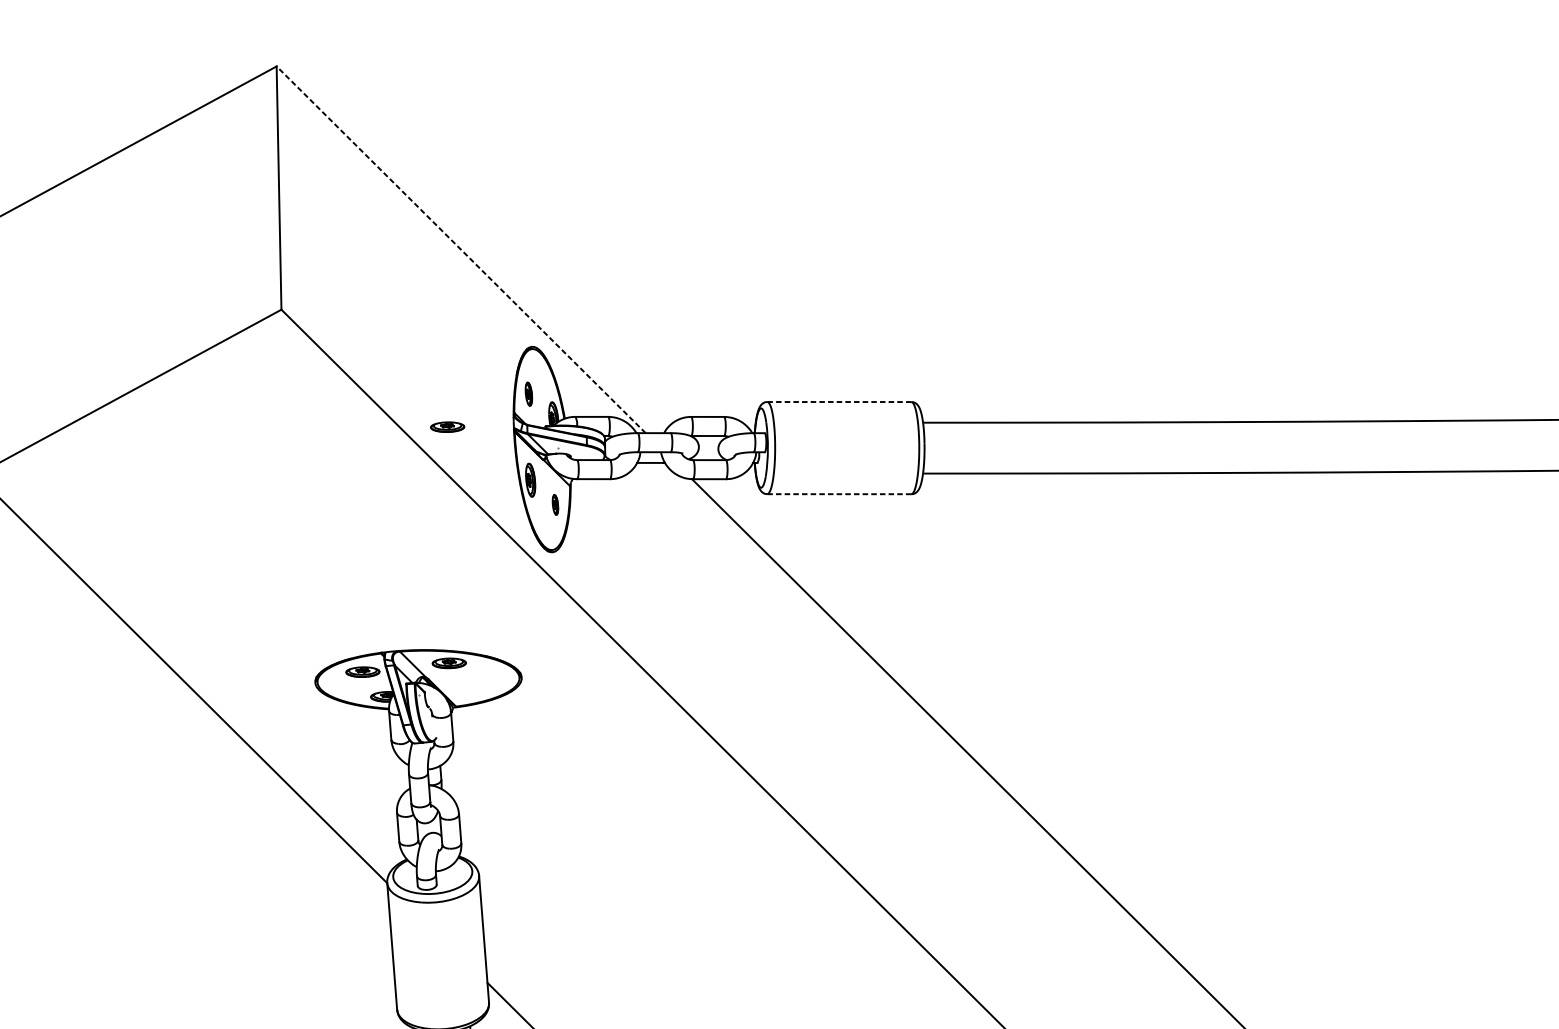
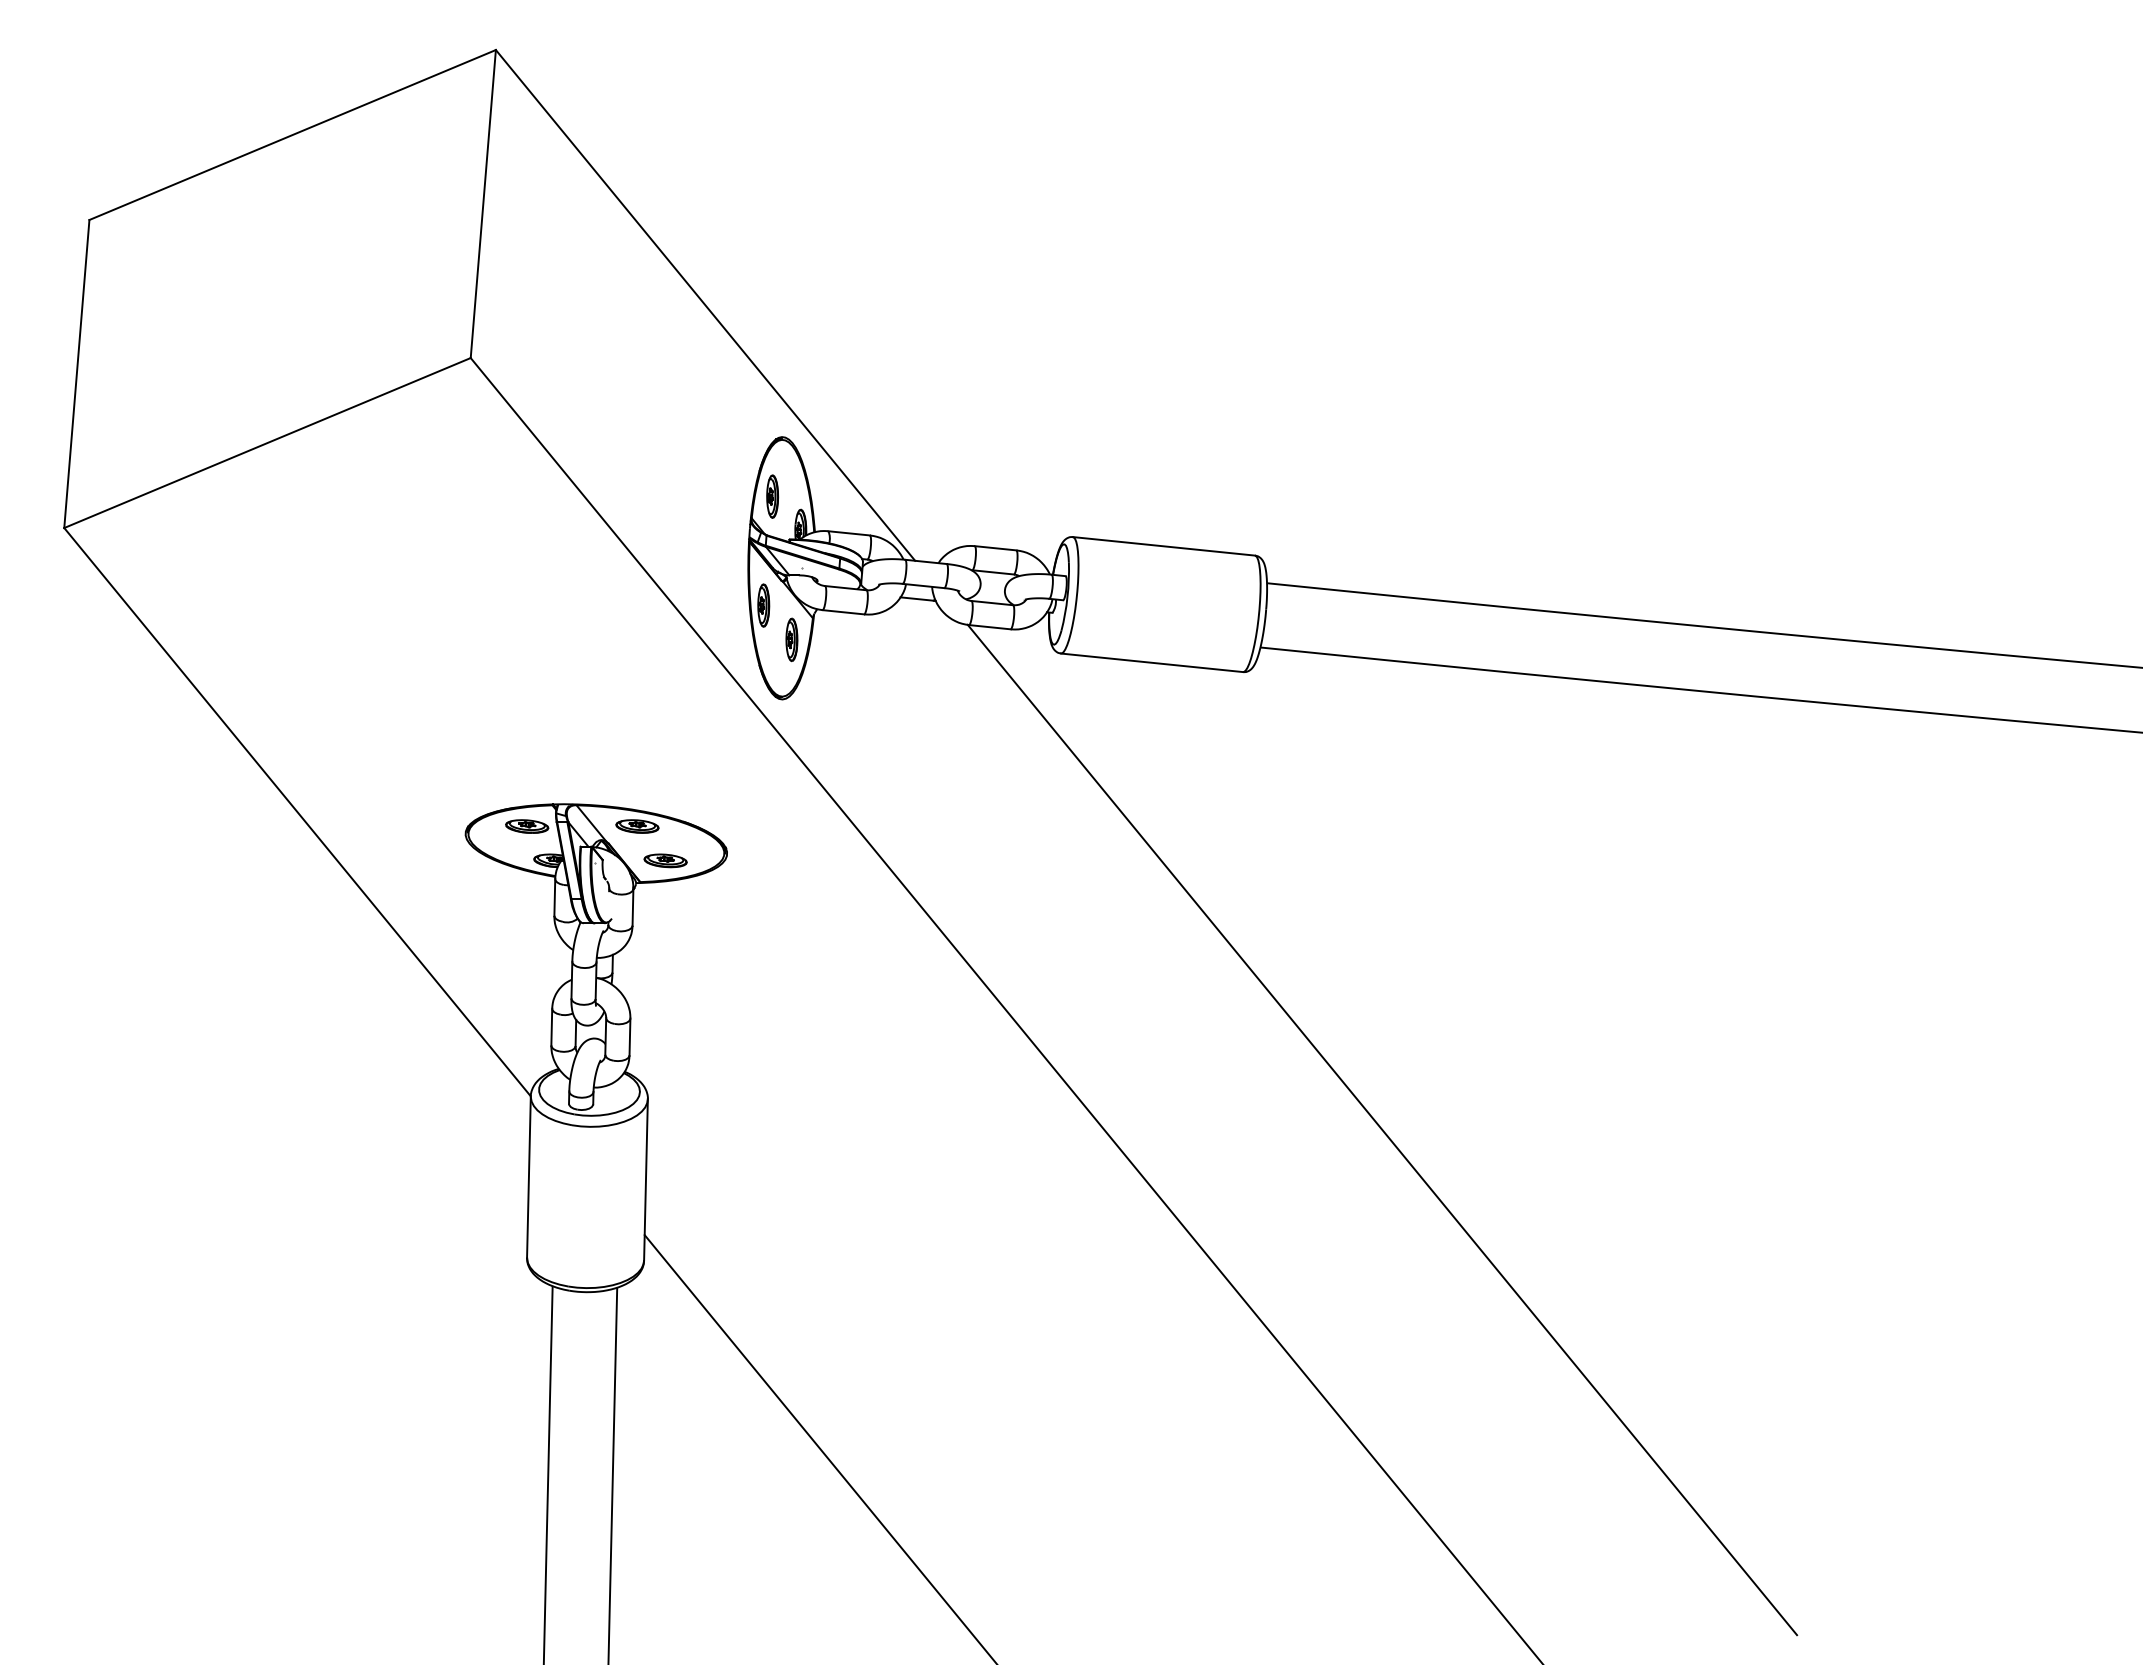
line: (461, 249) -> (705, 305), dashed -> solid
part: (528, 394) -> (772, 496), size x1.43
line: (839, 402) -> (1163, 546), dashed -> solid
part: (447, 426) -> (665, 860), moved
line: (839, 493) -> (1152, 662), dashed -> solid
part: (555, 504) -> (791, 639), size x1.67

